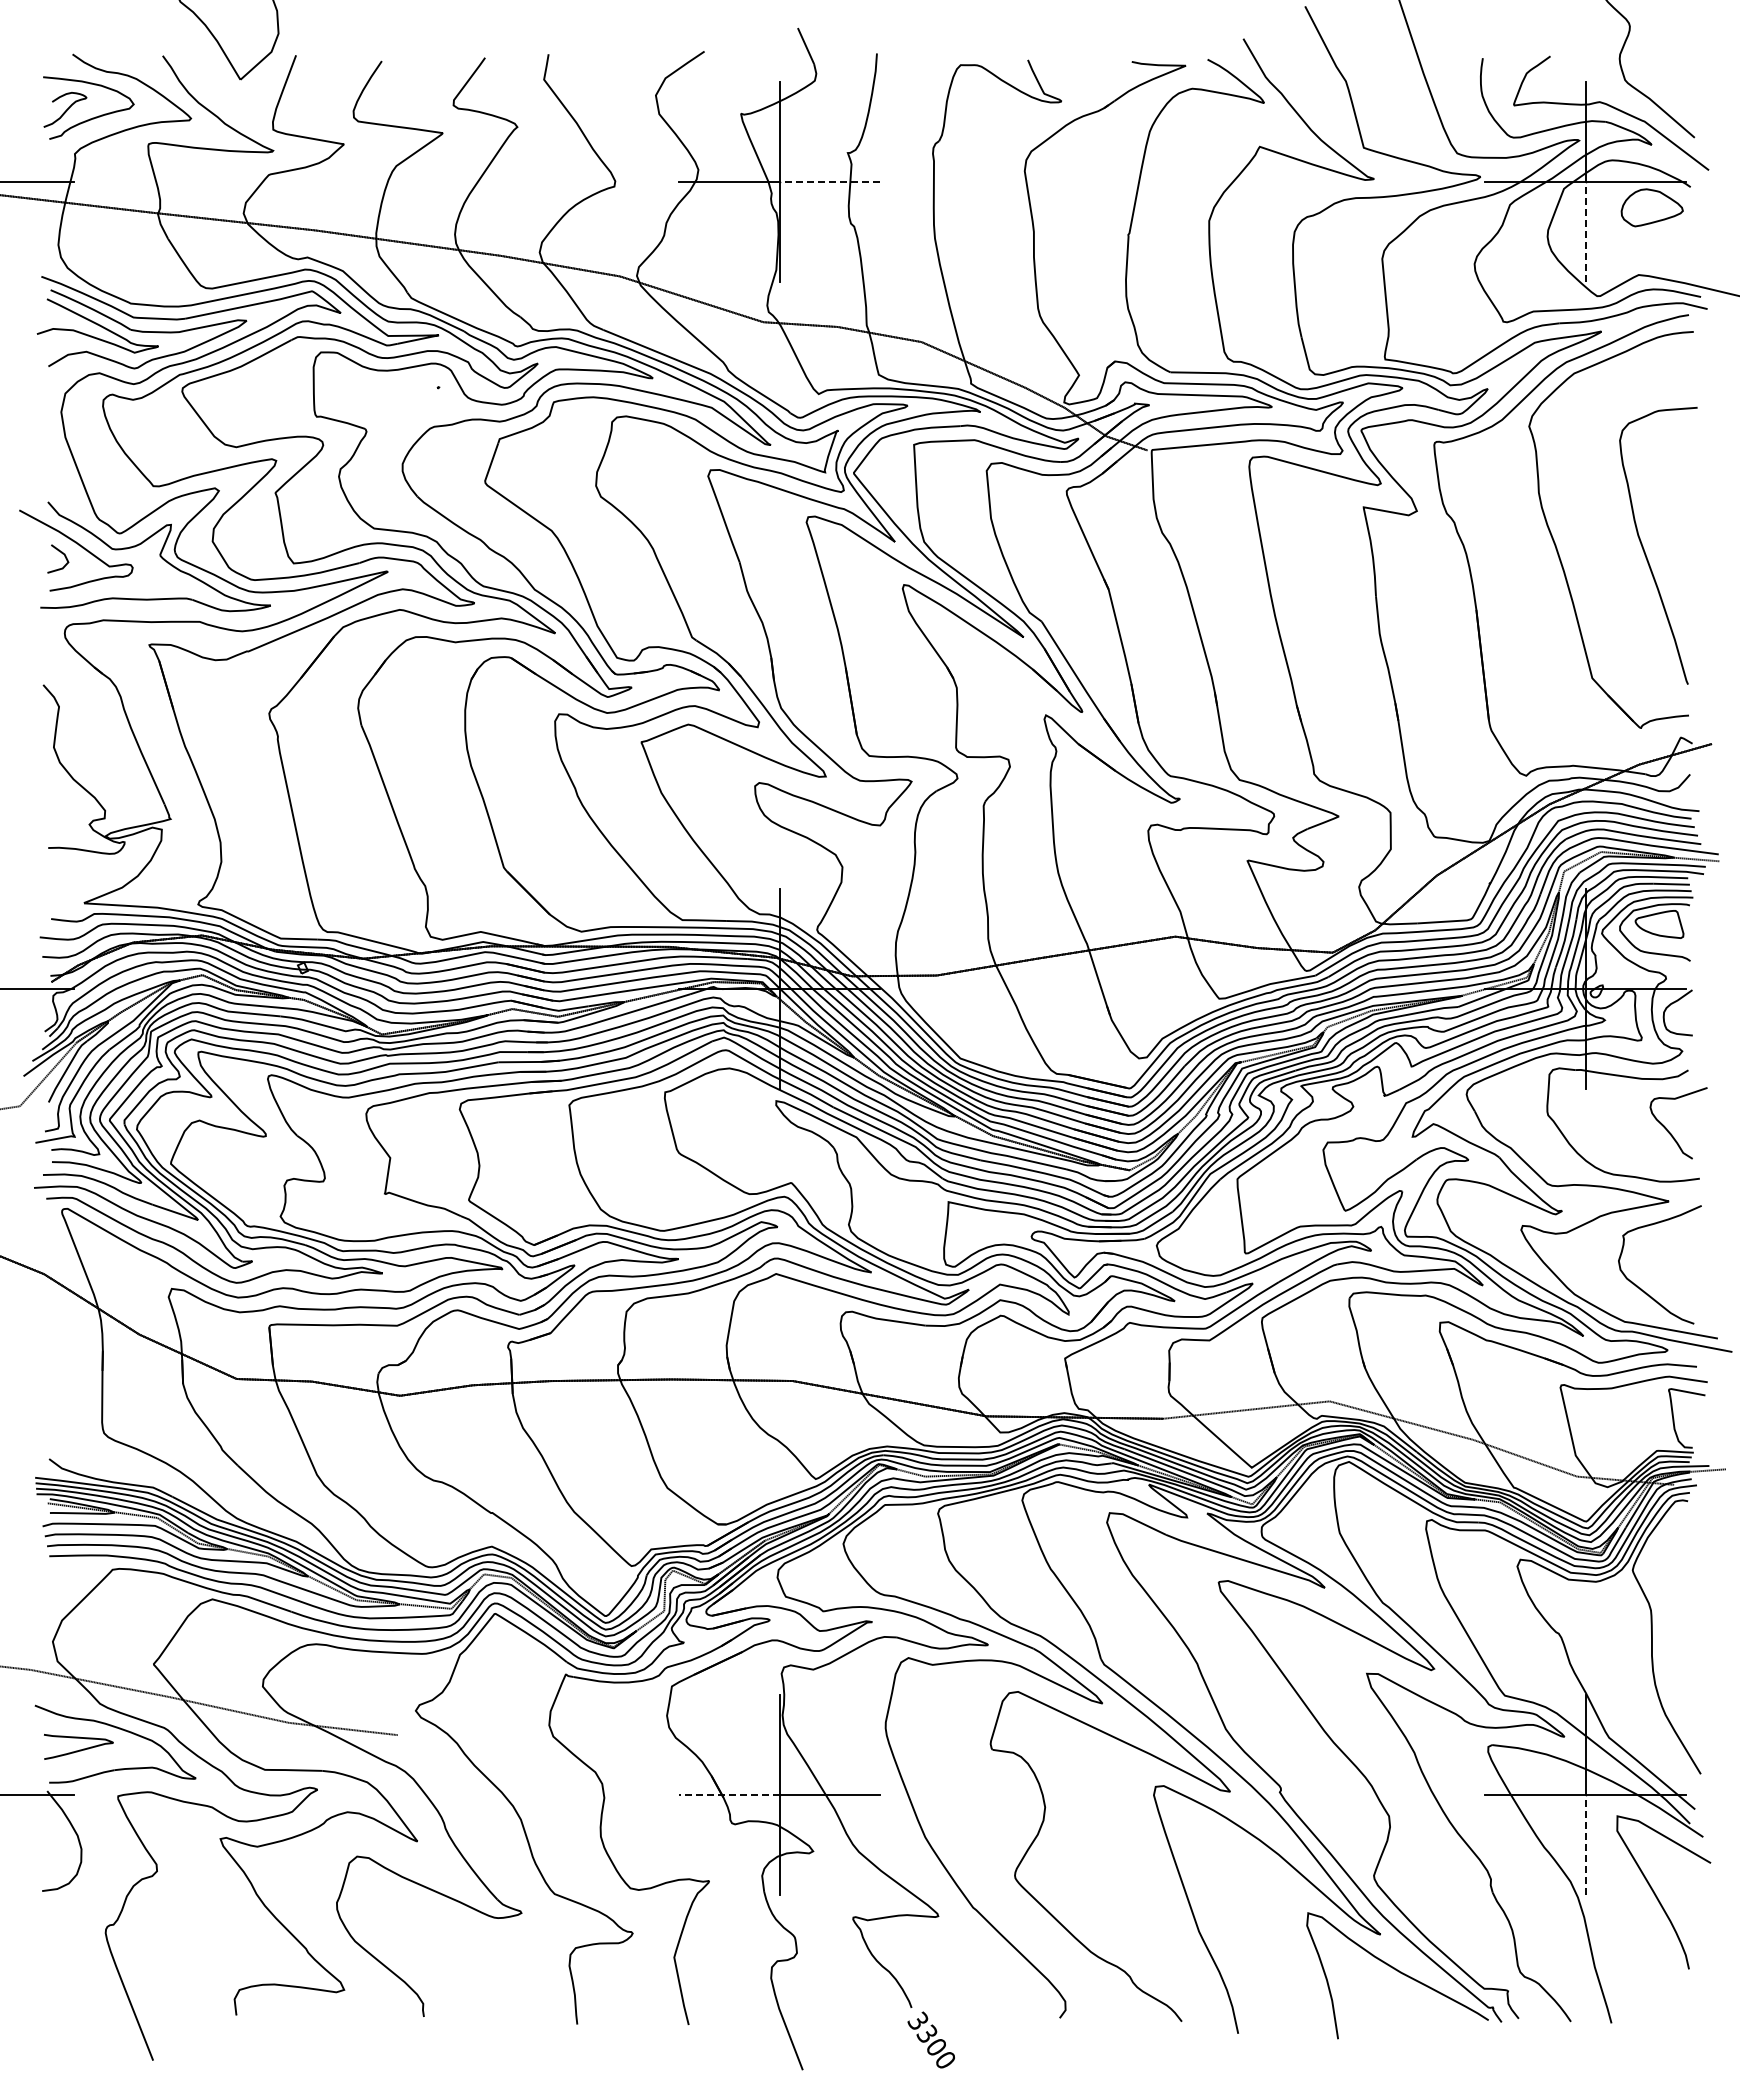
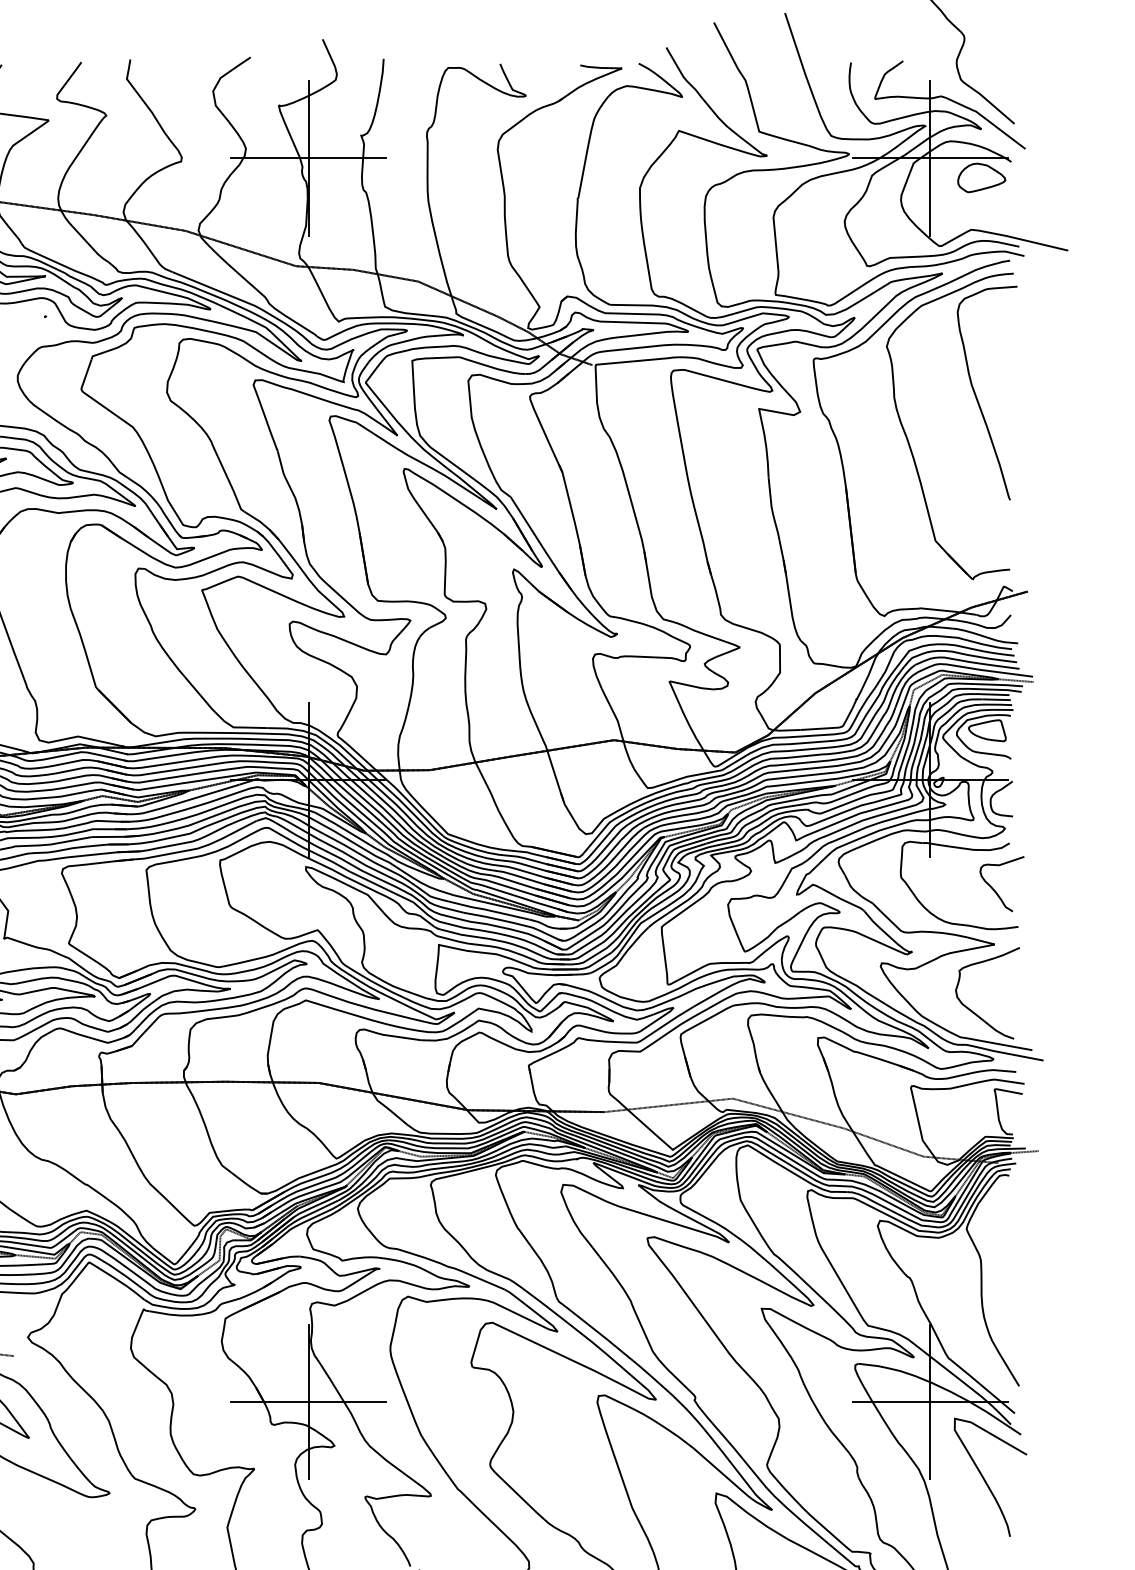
line: (829, 182) -> (347, 158), dashed -> solid
line: (1585, 232) -> (930, 196), dashed -> solid
curve: (1644, 548) -> (976, 395), moved
line: (728, 1794) -> (269, 1401), dashed -> solid
line: (1585, 1844) -> (930, 1440), dashed -> solid

